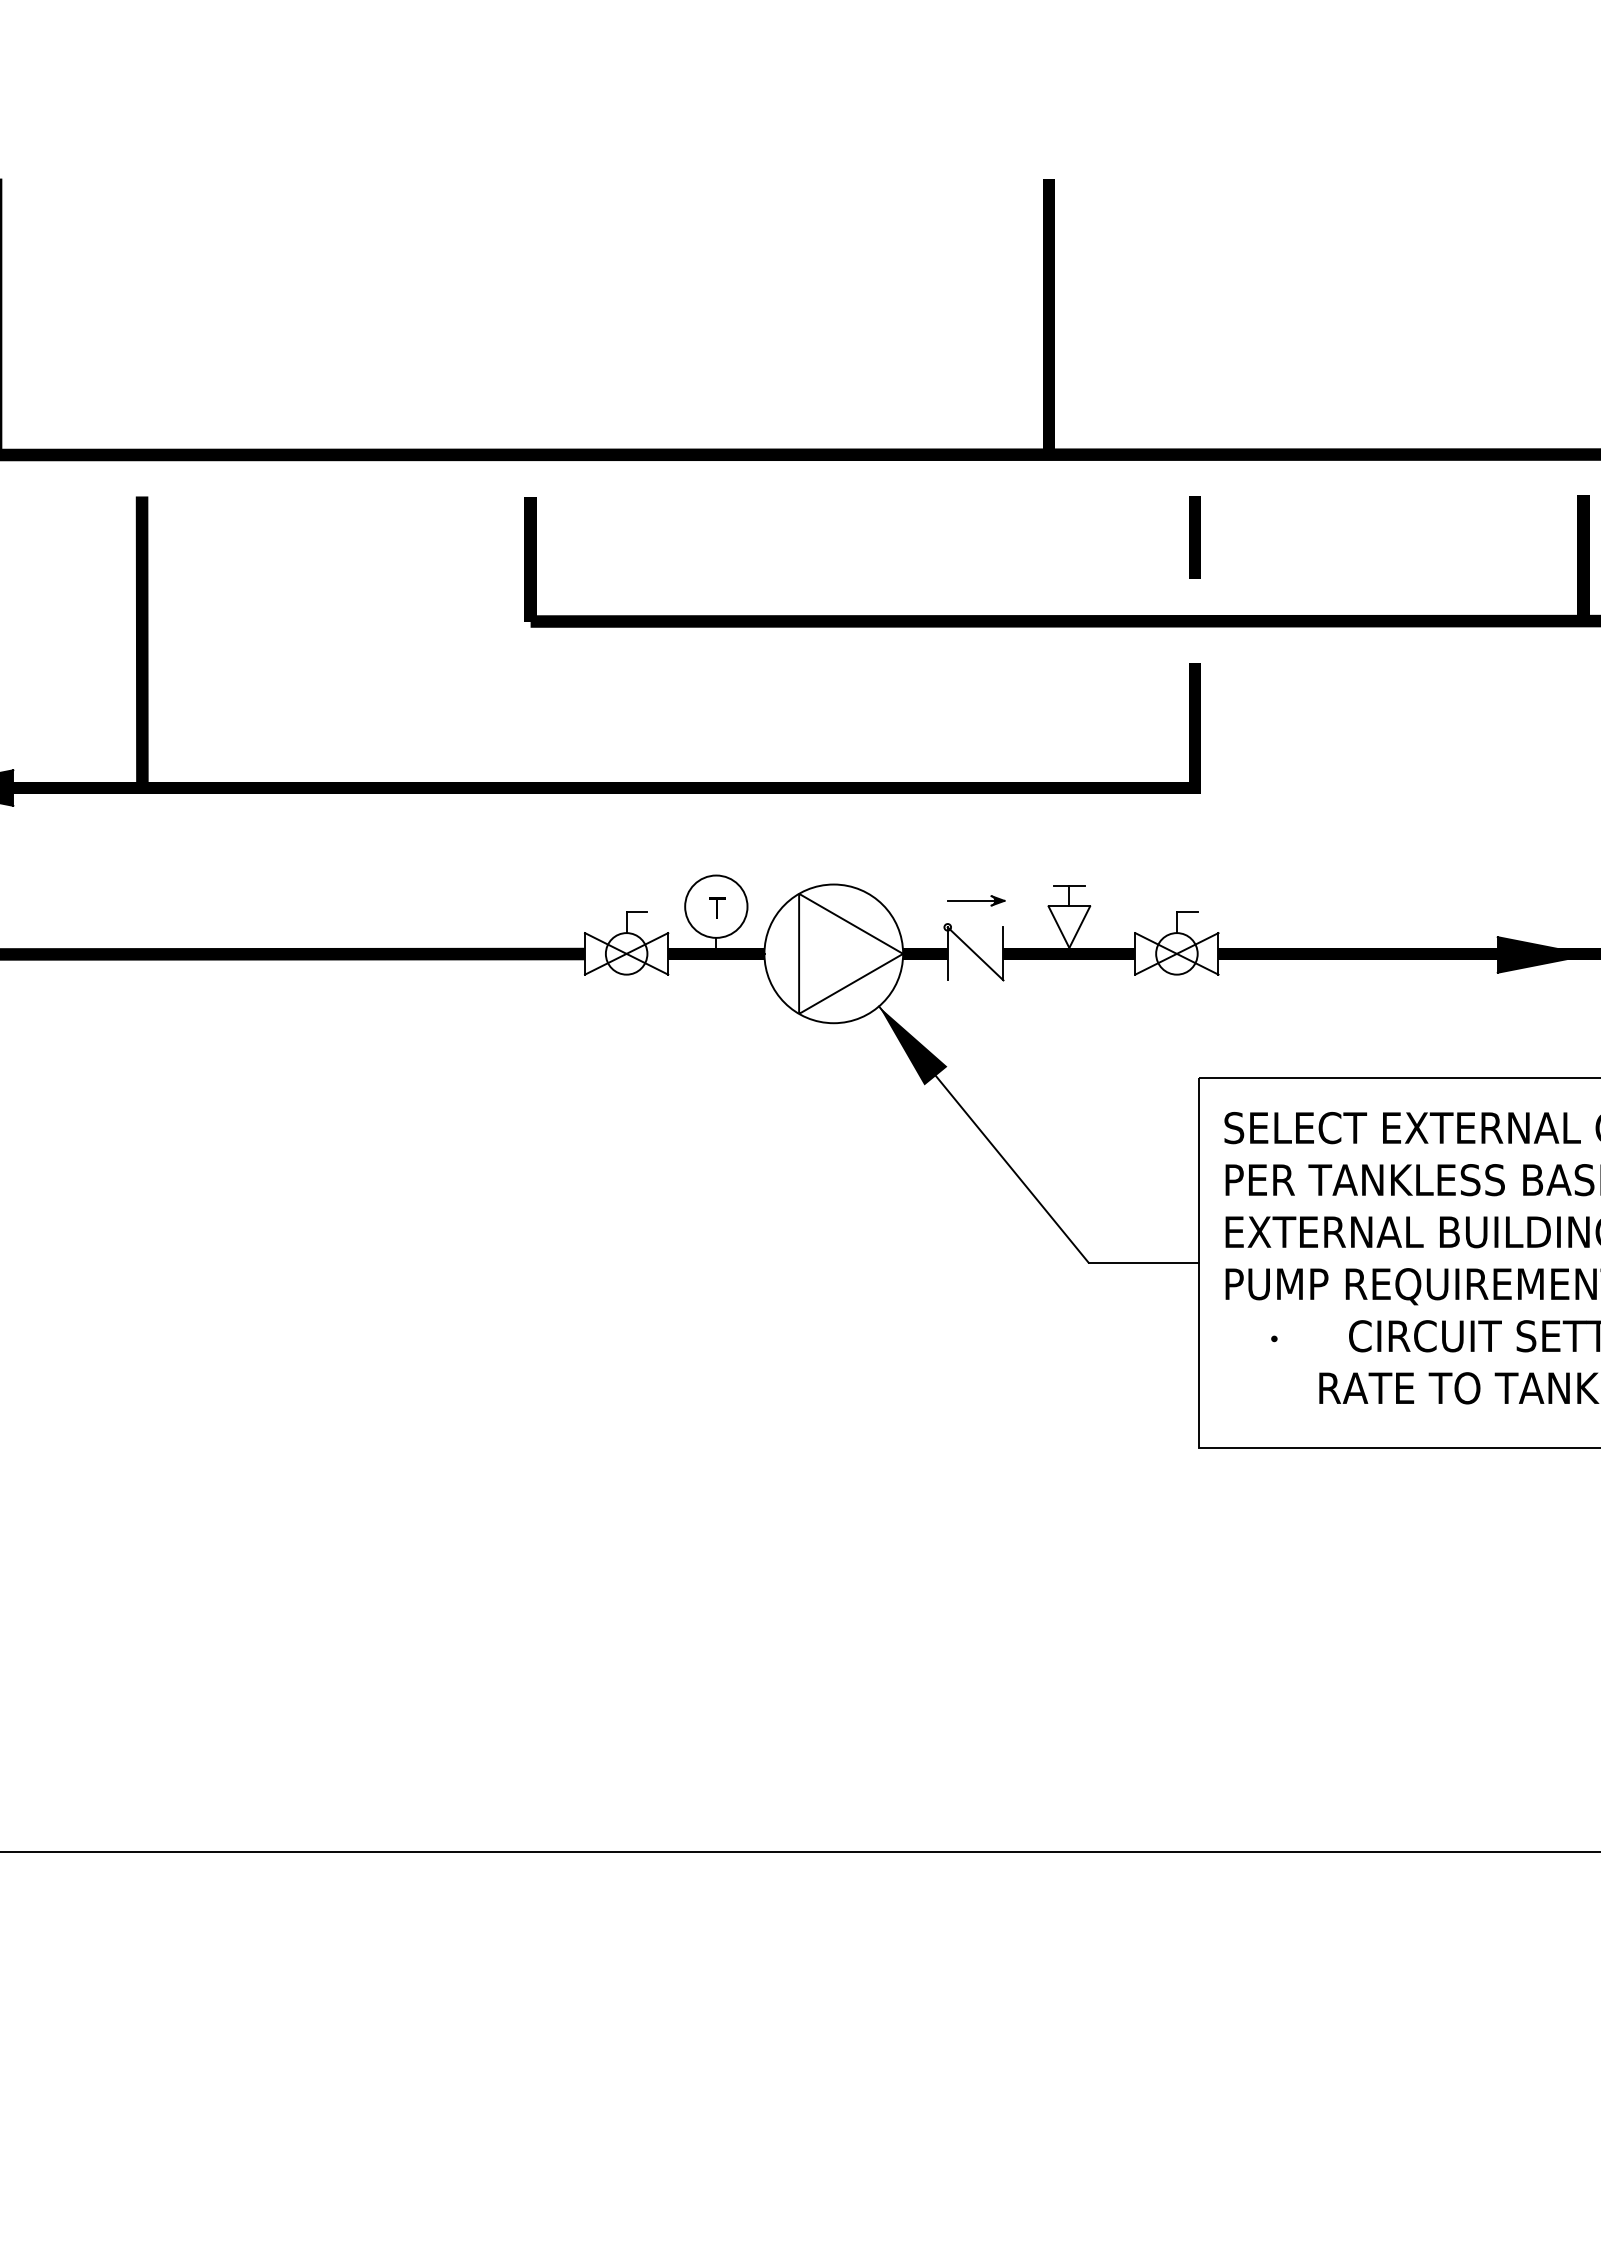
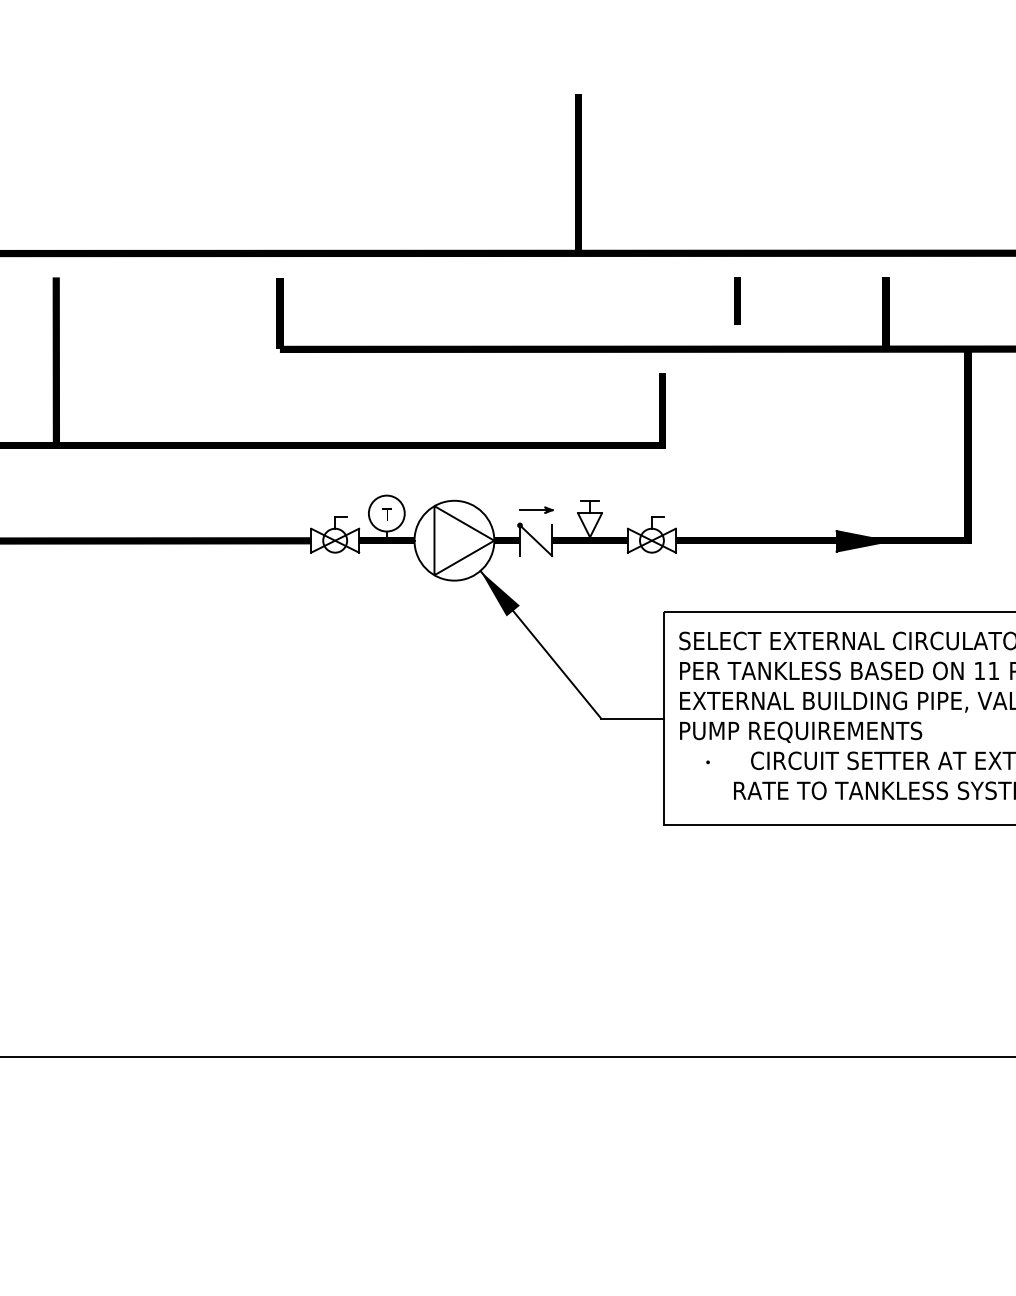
line: (1195, 536) -> (737, 300), moved

